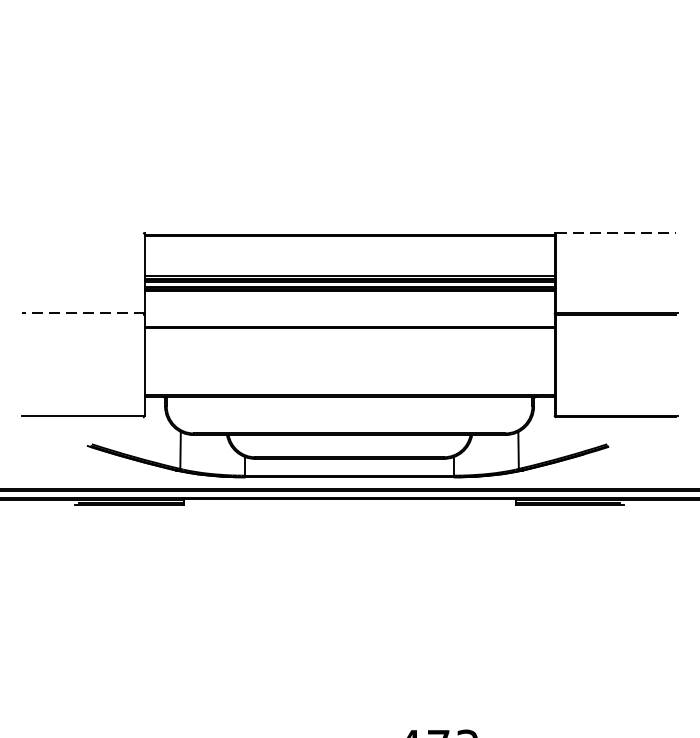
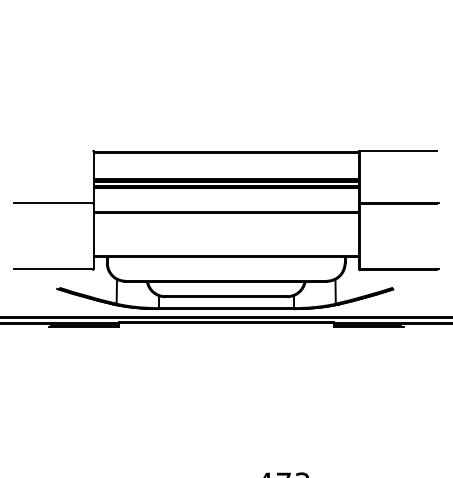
line: (615, 233) -> (398, 151), dashed -> solid
line: (82, 312) -> (53, 202), dashed -> solid

